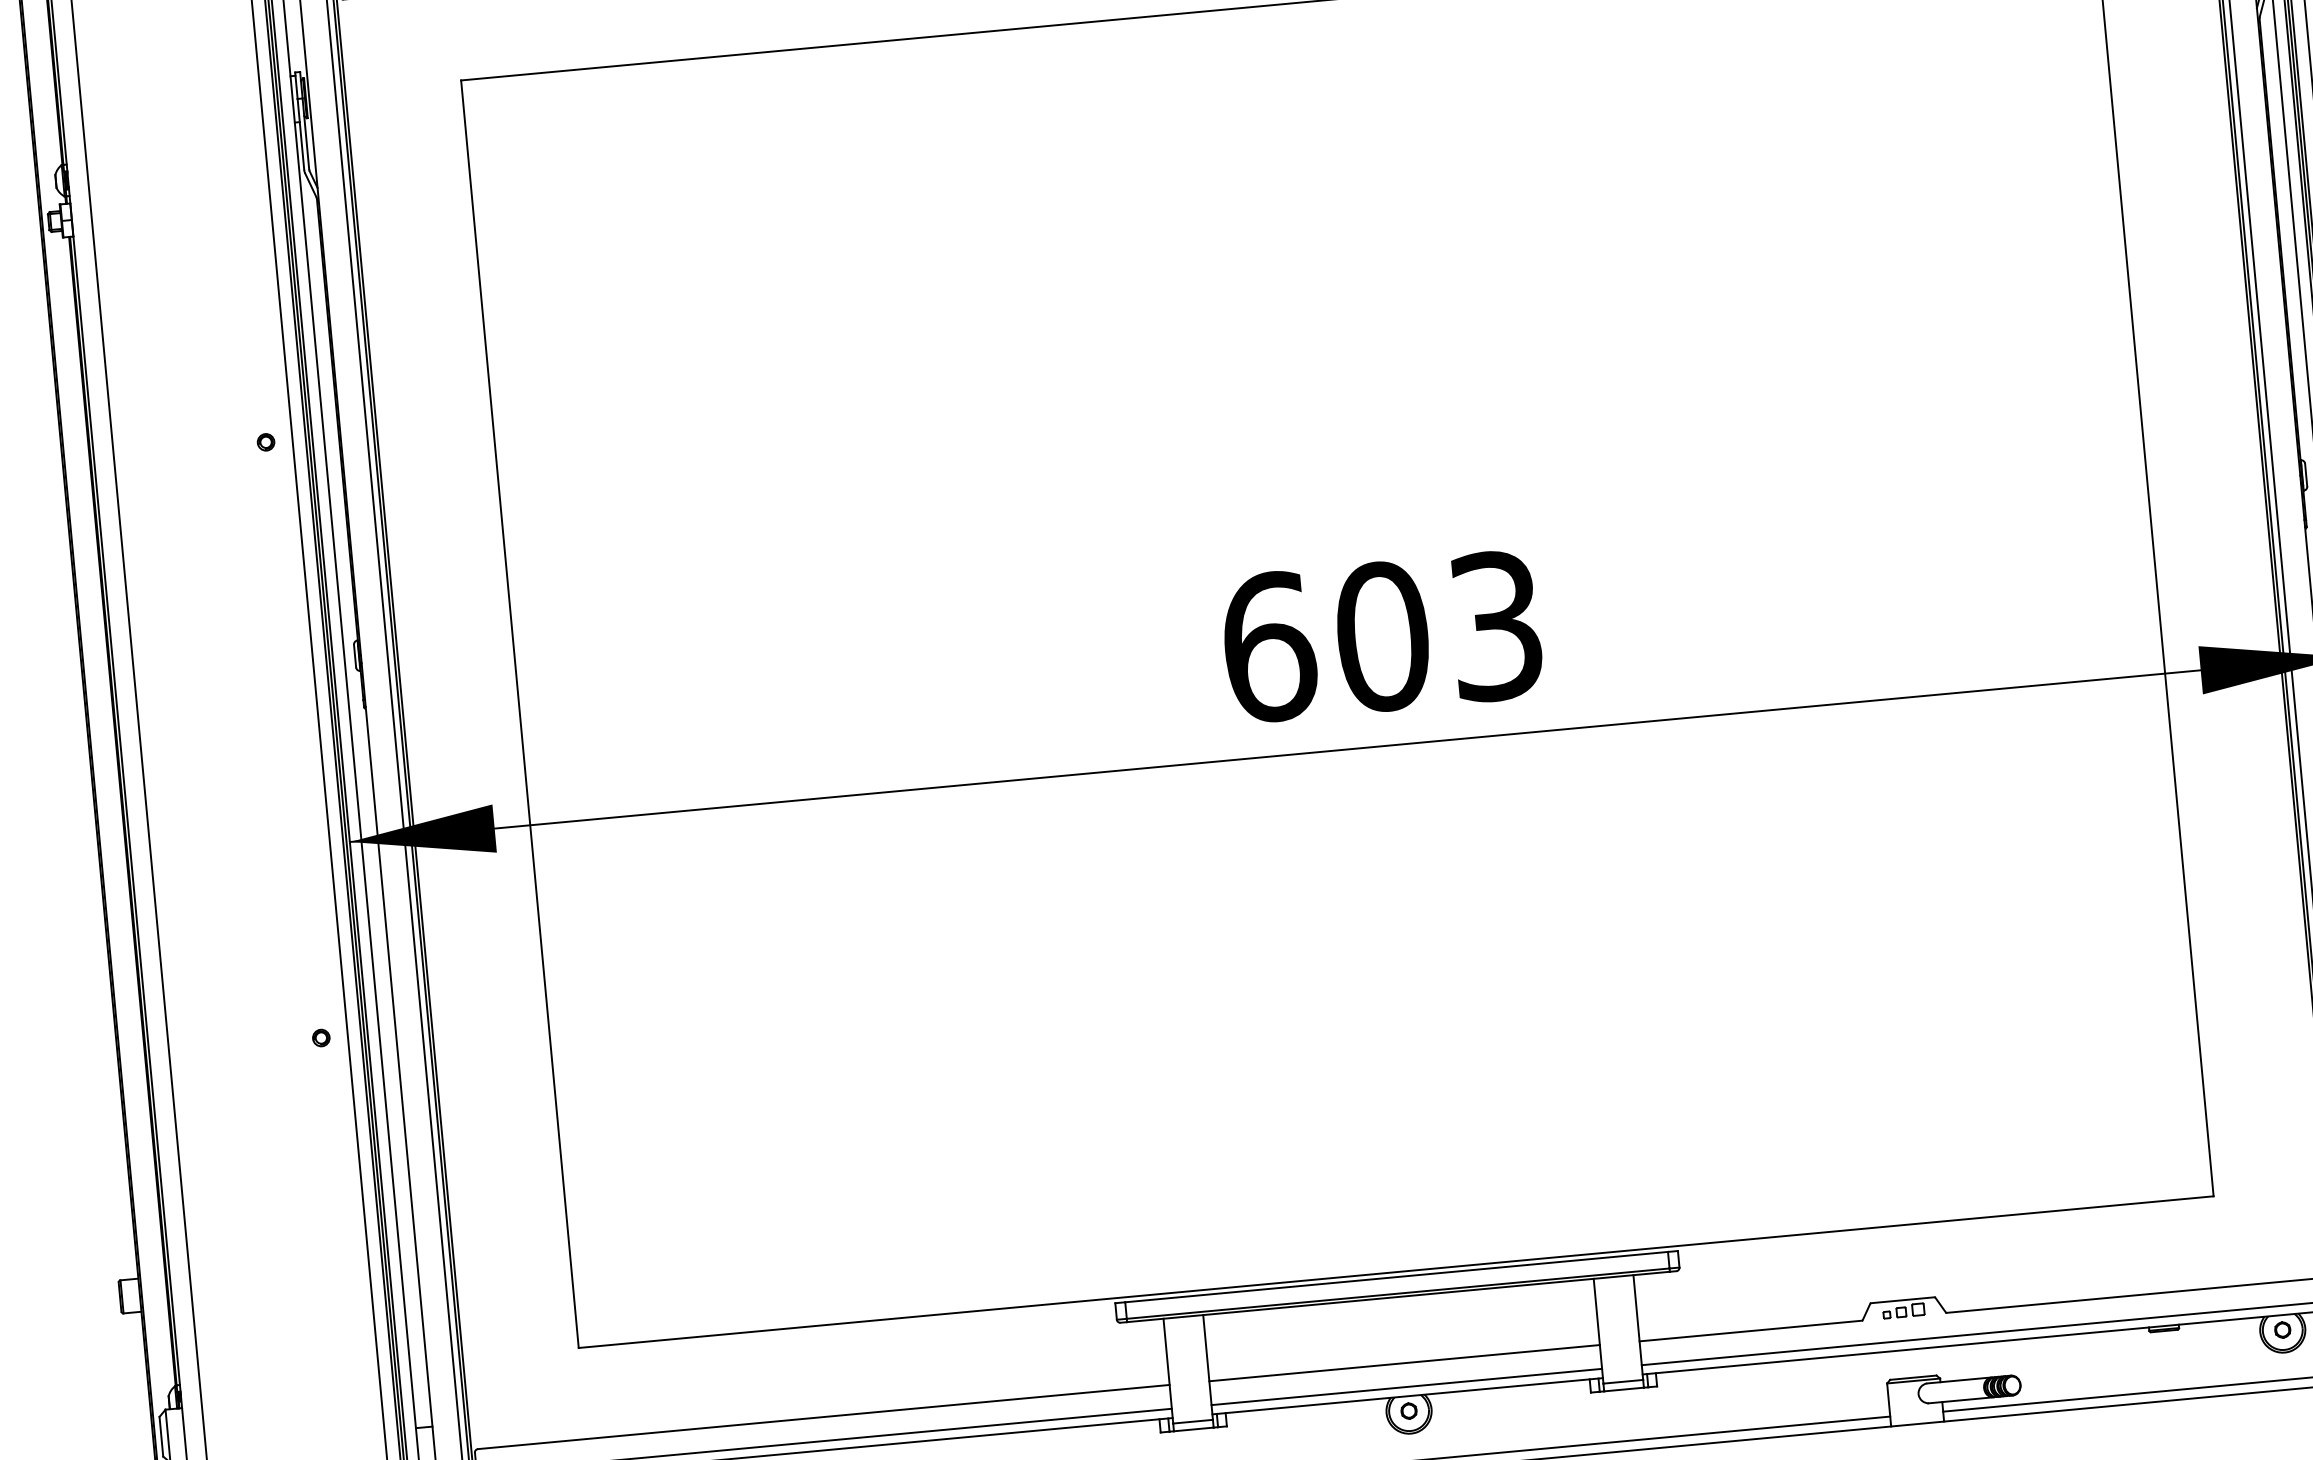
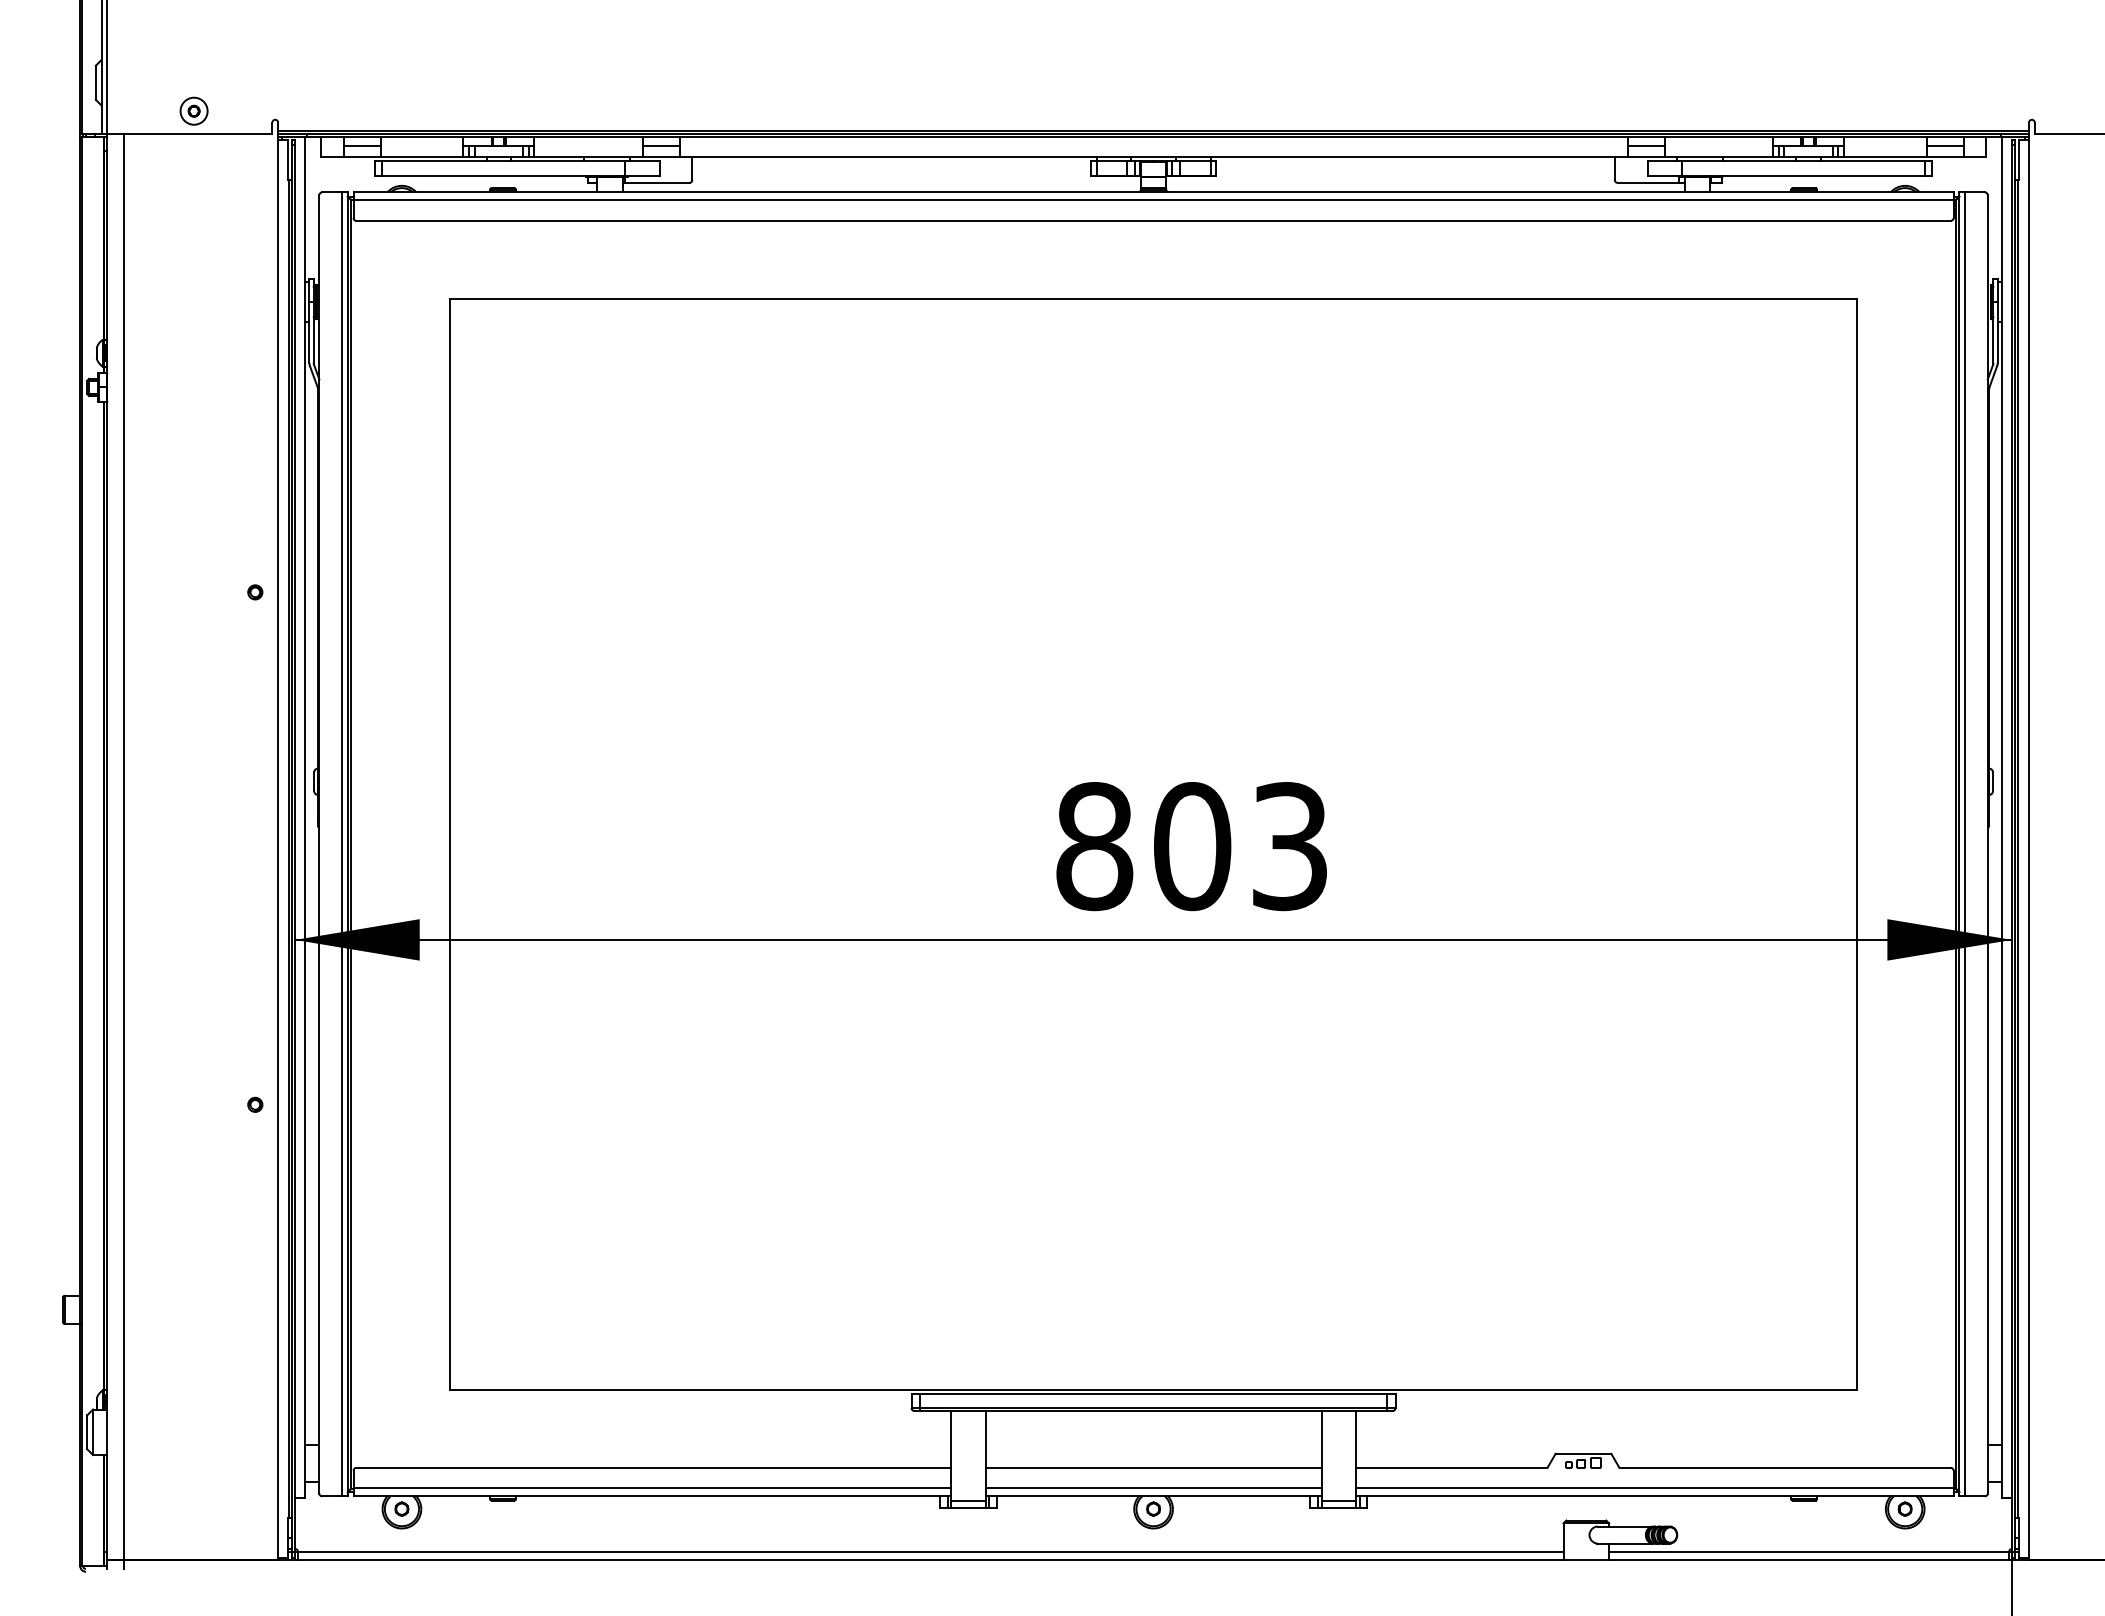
text: (1270, 647) -> (1095, 846), 603 -> 803

